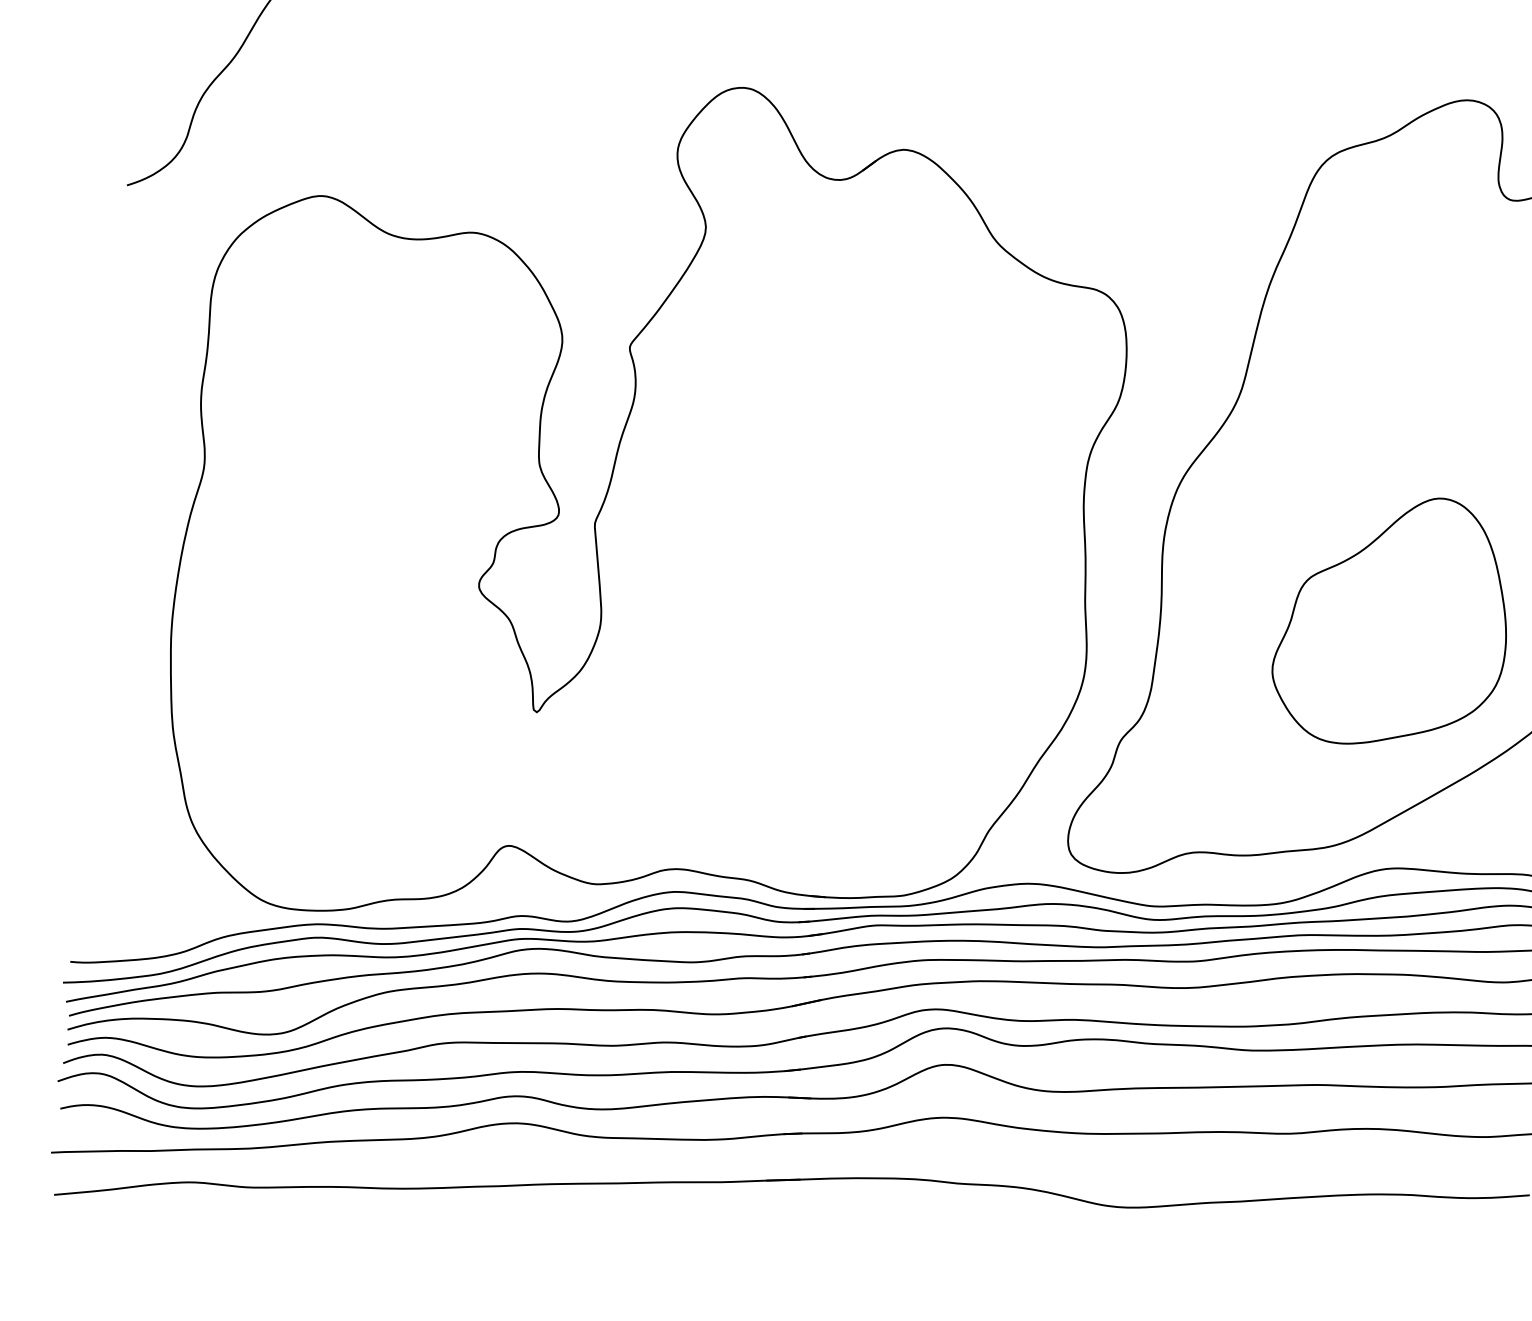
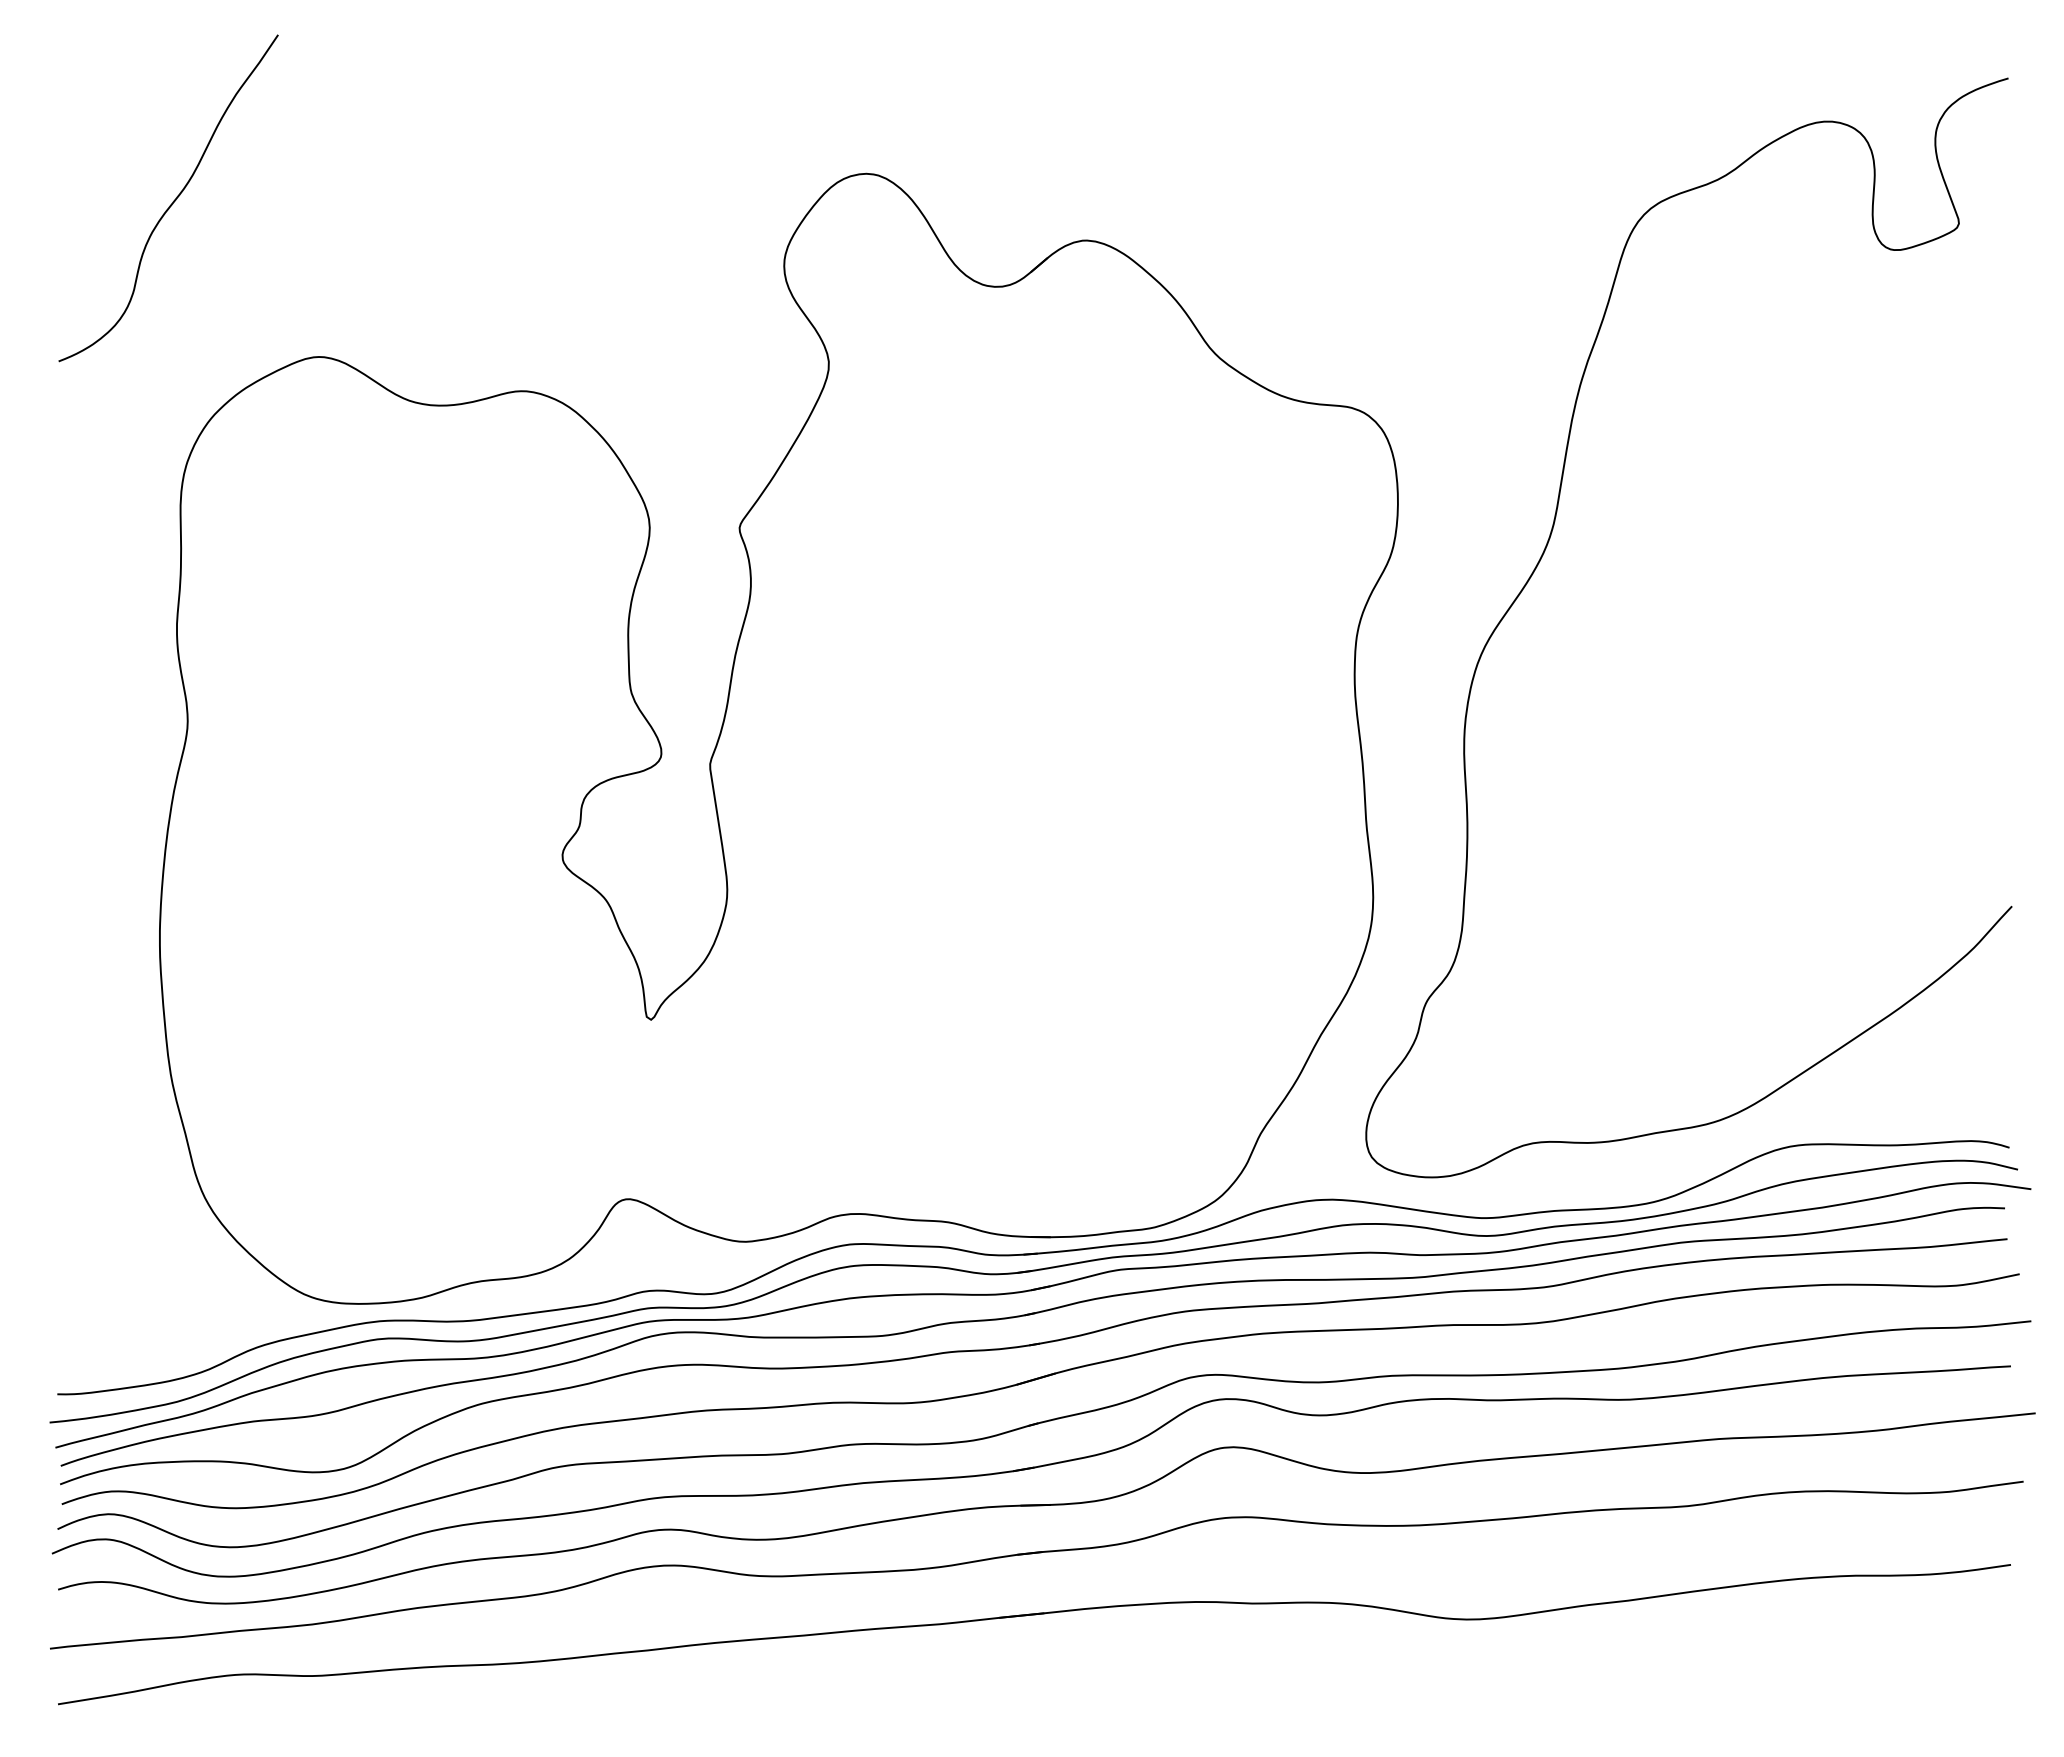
part: (1391, 620) -> (1773, 817), removed

